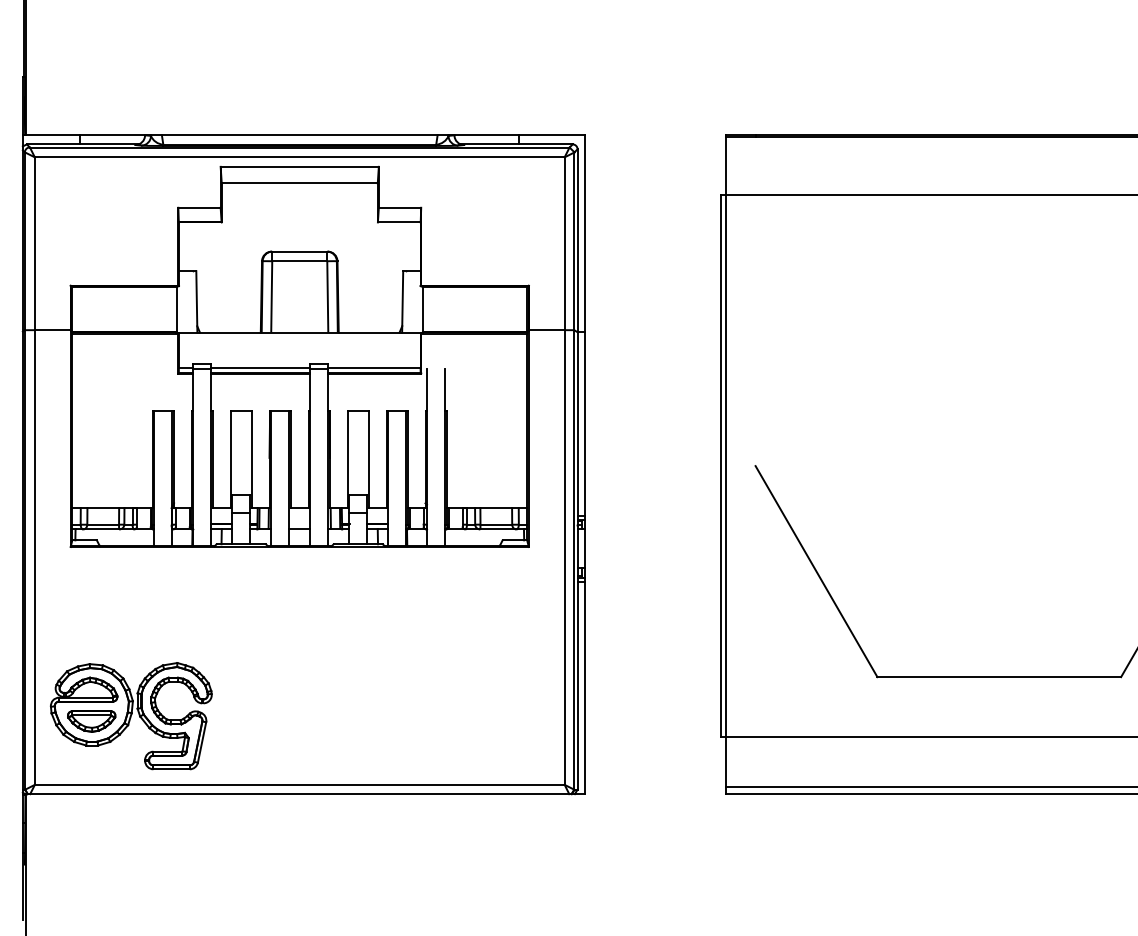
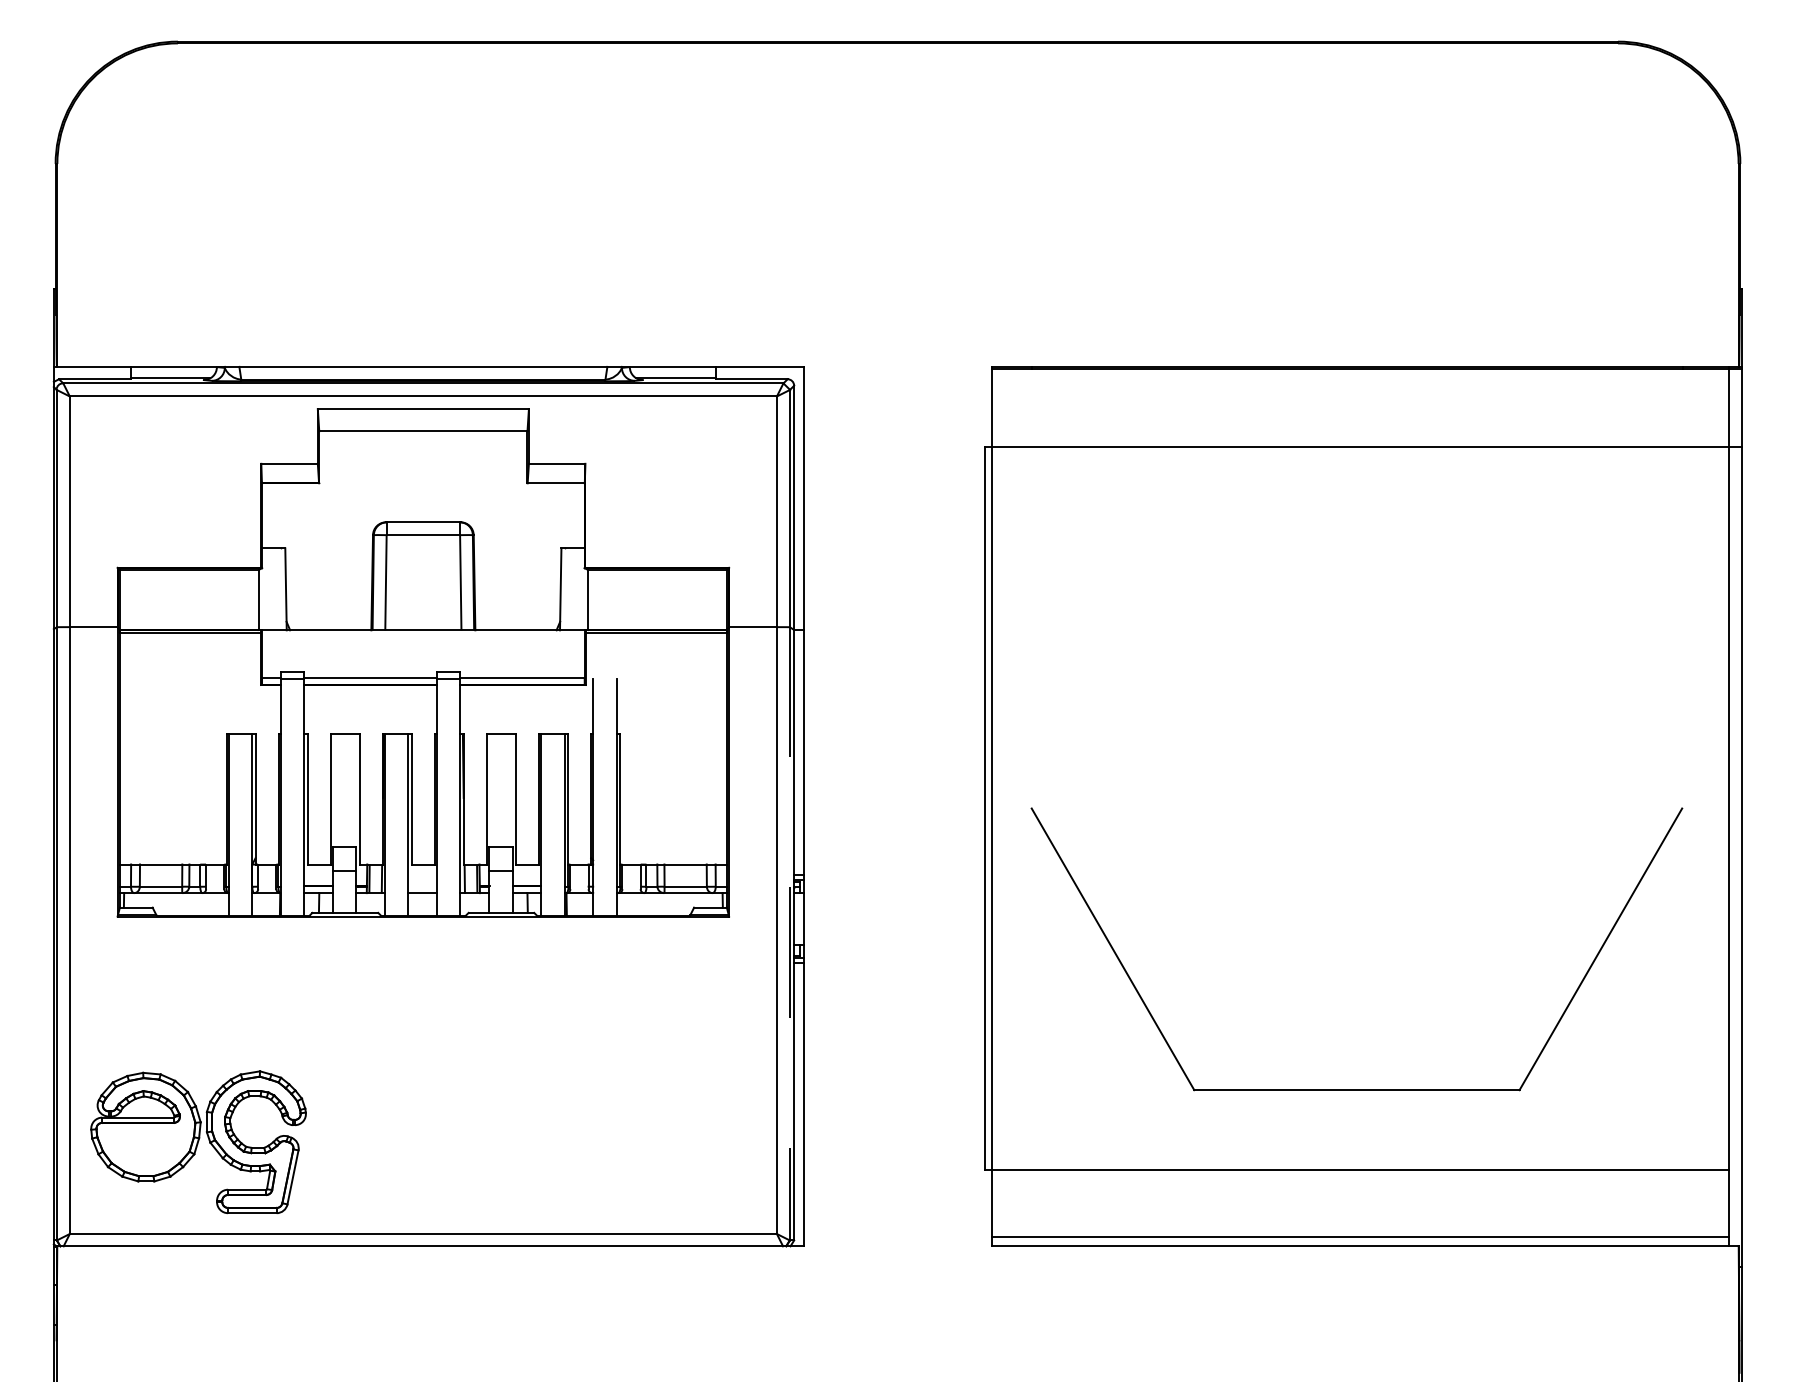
line: (574, 559) -> (789, 933), solid -> dashed
part: (91, 721) -> (145, 1149), removed

